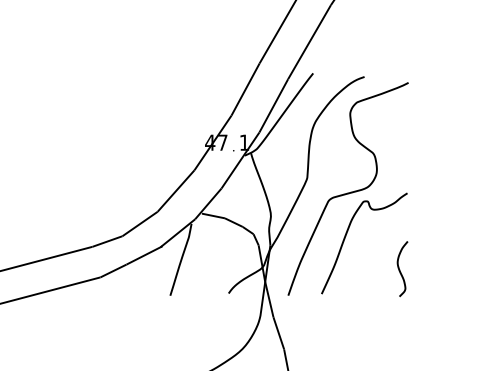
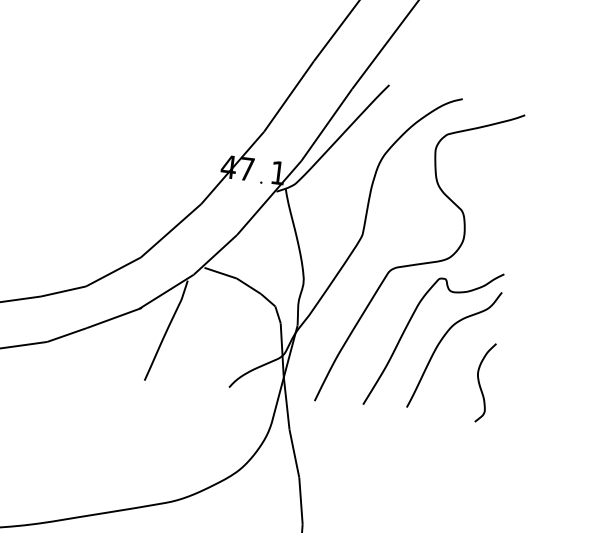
curve: (370, 244) -> (442, 341), added

